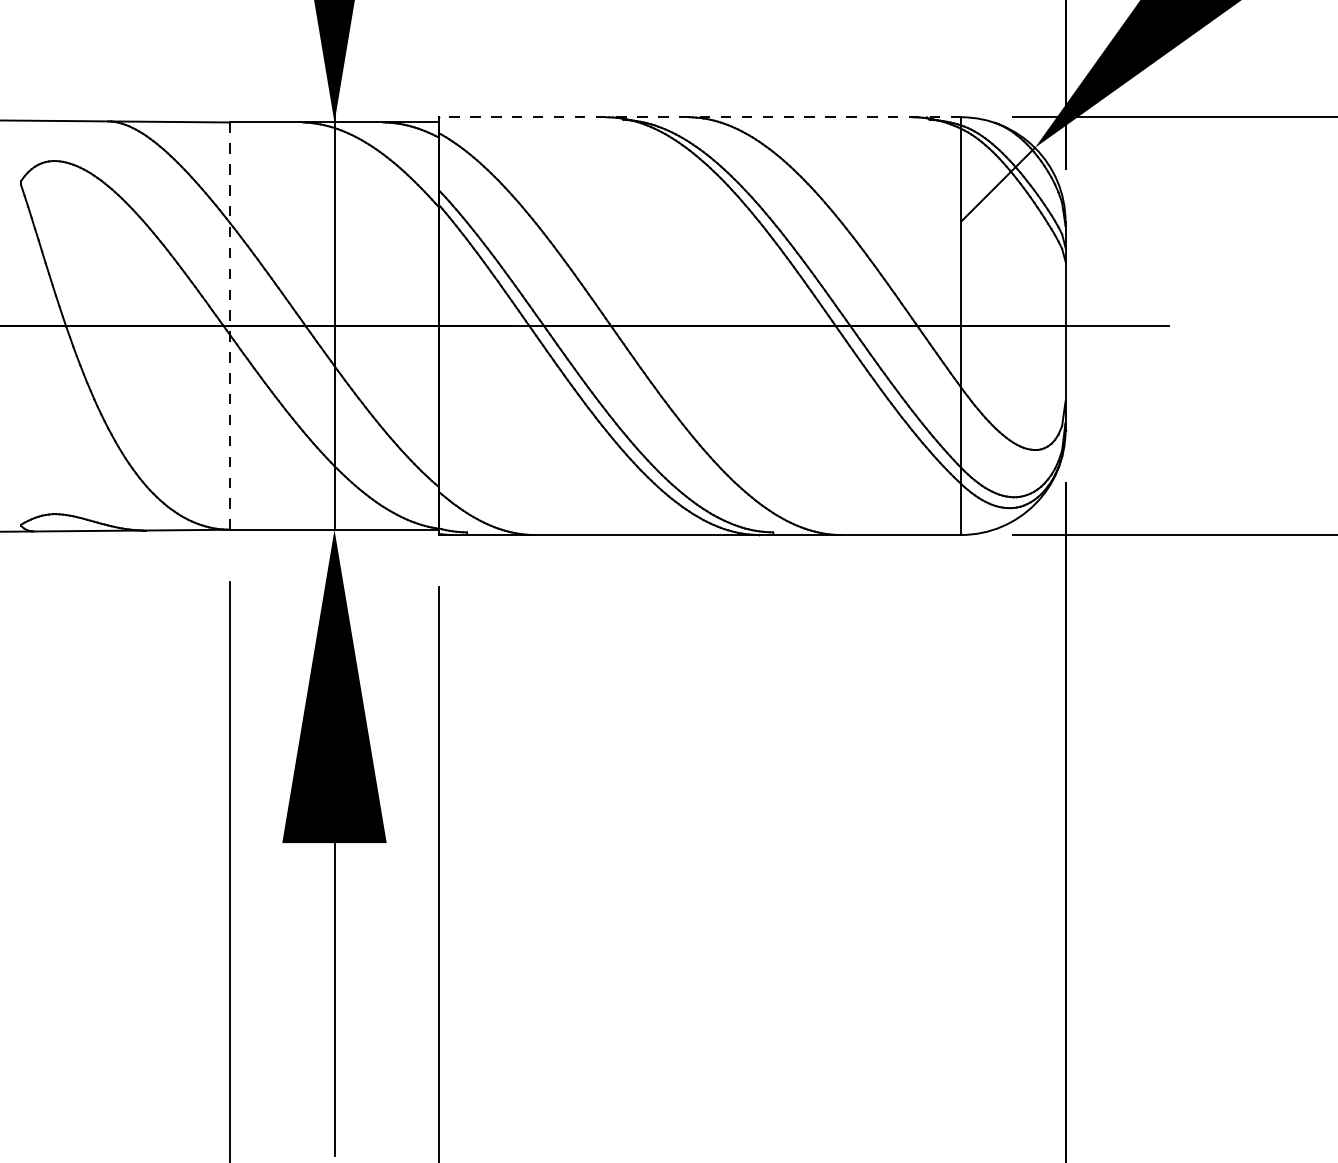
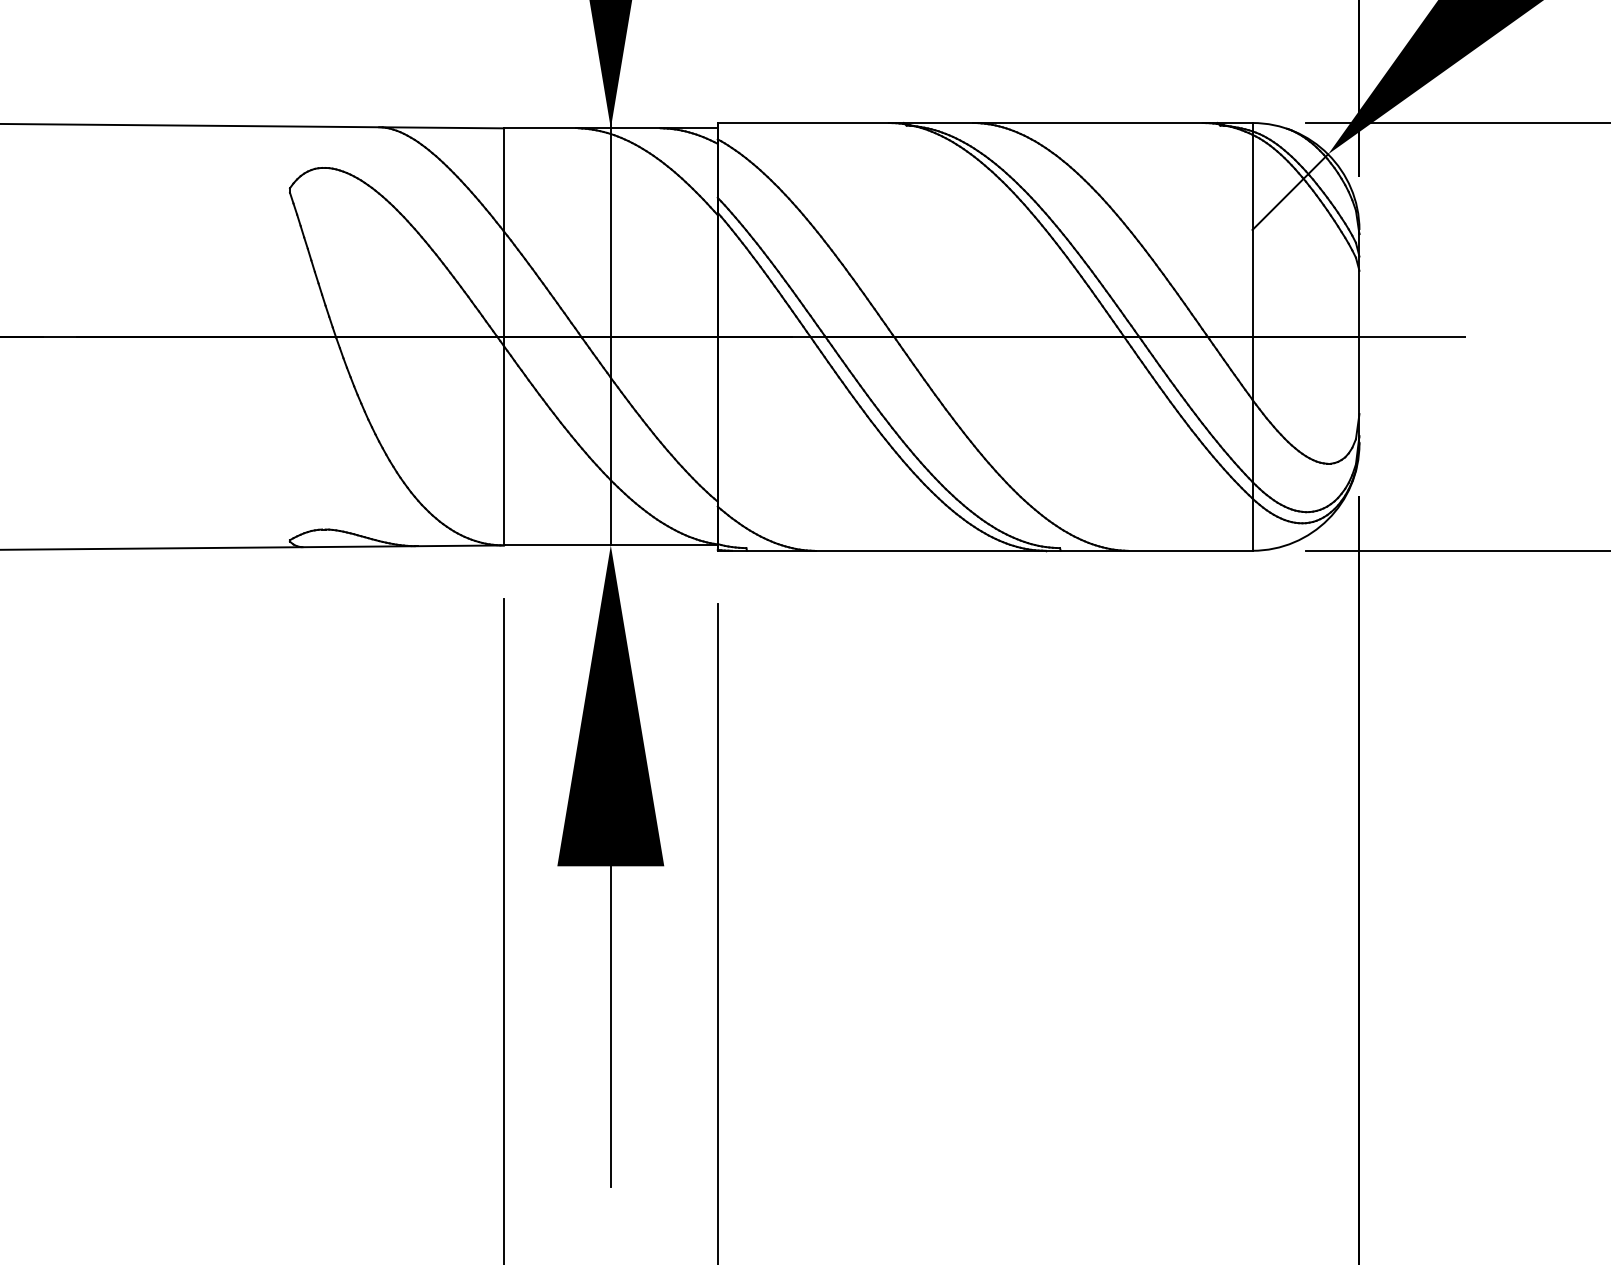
line: (699, 117) -> (984, 123), dashed -> solid
line: (229, 325) -> (503, 336), dashed -> solid

